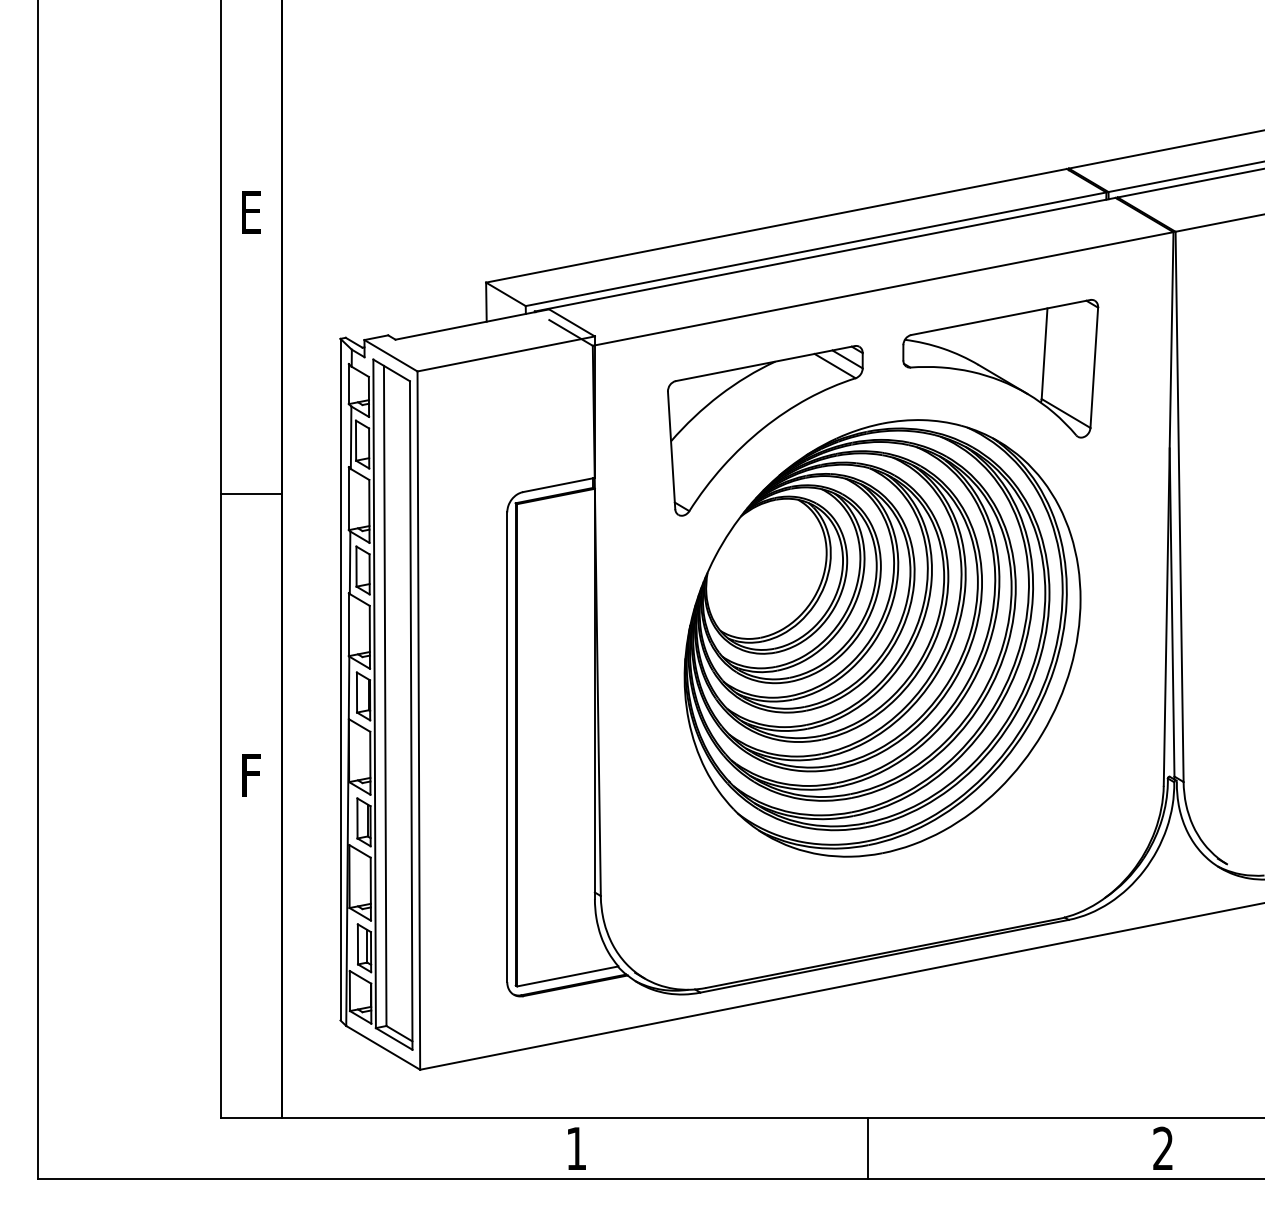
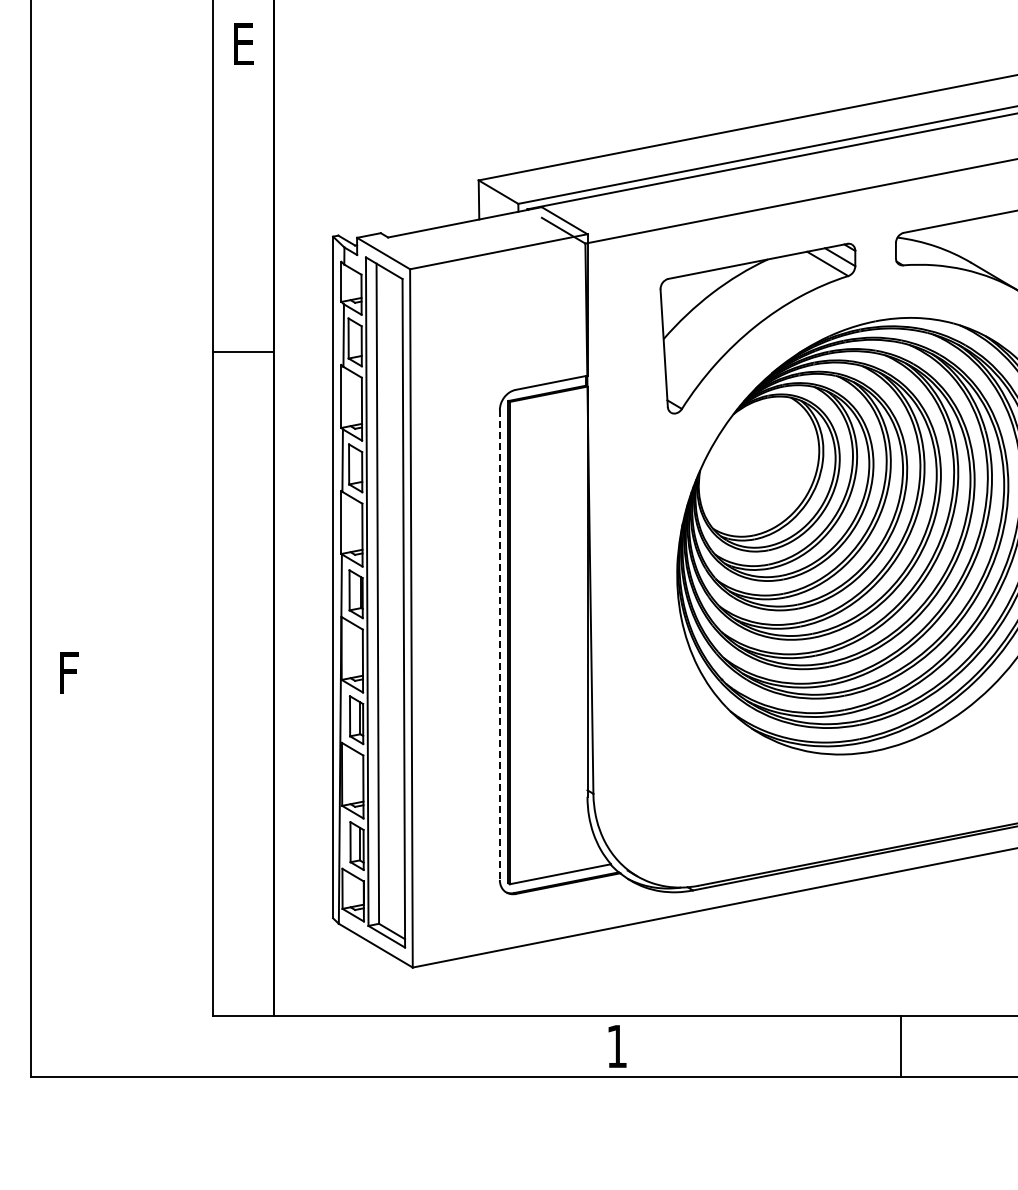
text: (251, 212) -> (244, 44), moved
line: (250, 493) -> (243, 351), moved
line: (507, 747) -> (500, 645), solid -> dashed
text: (251, 775) -> (69, 673), moved
text: (576, 1148) -> (617, 1046), moved
line: (868, 1148) -> (901, 1046), moved

